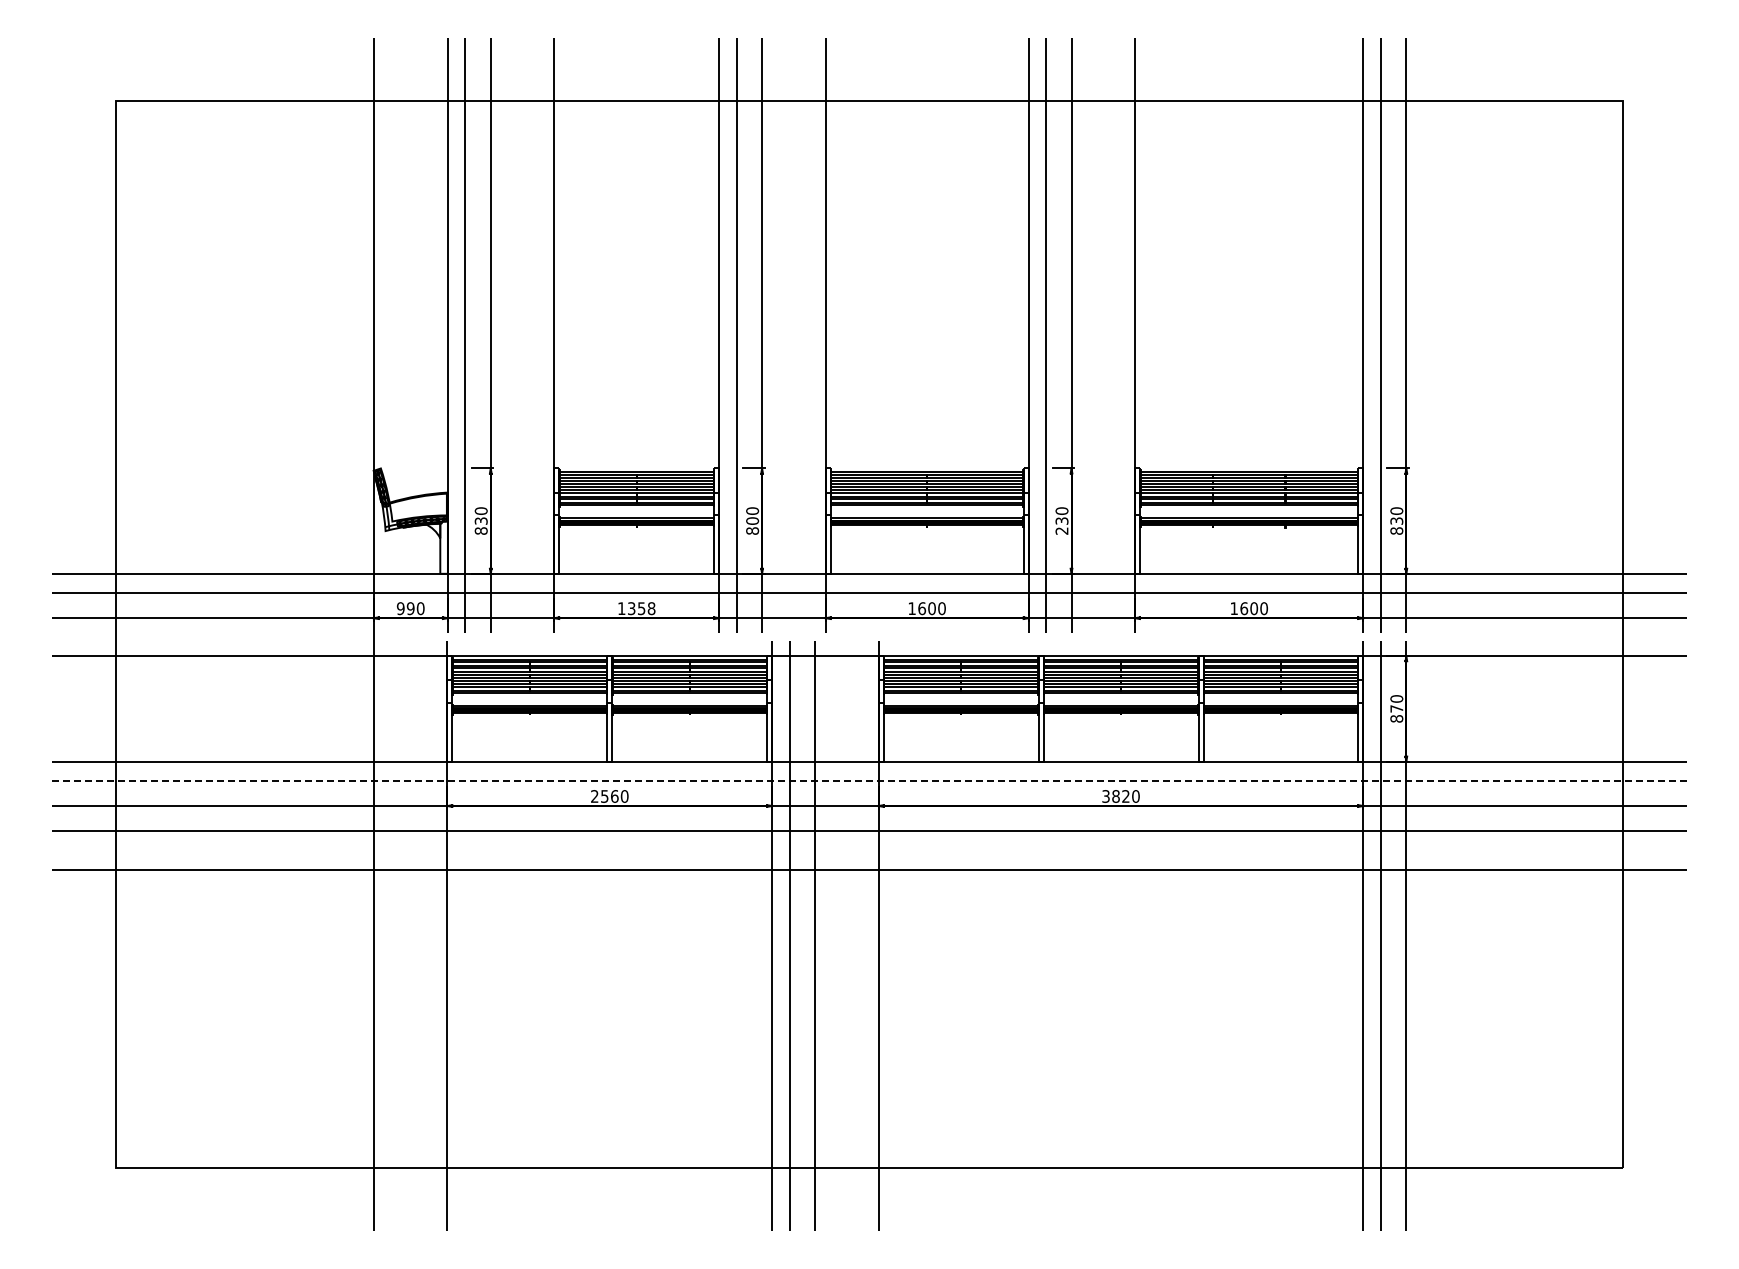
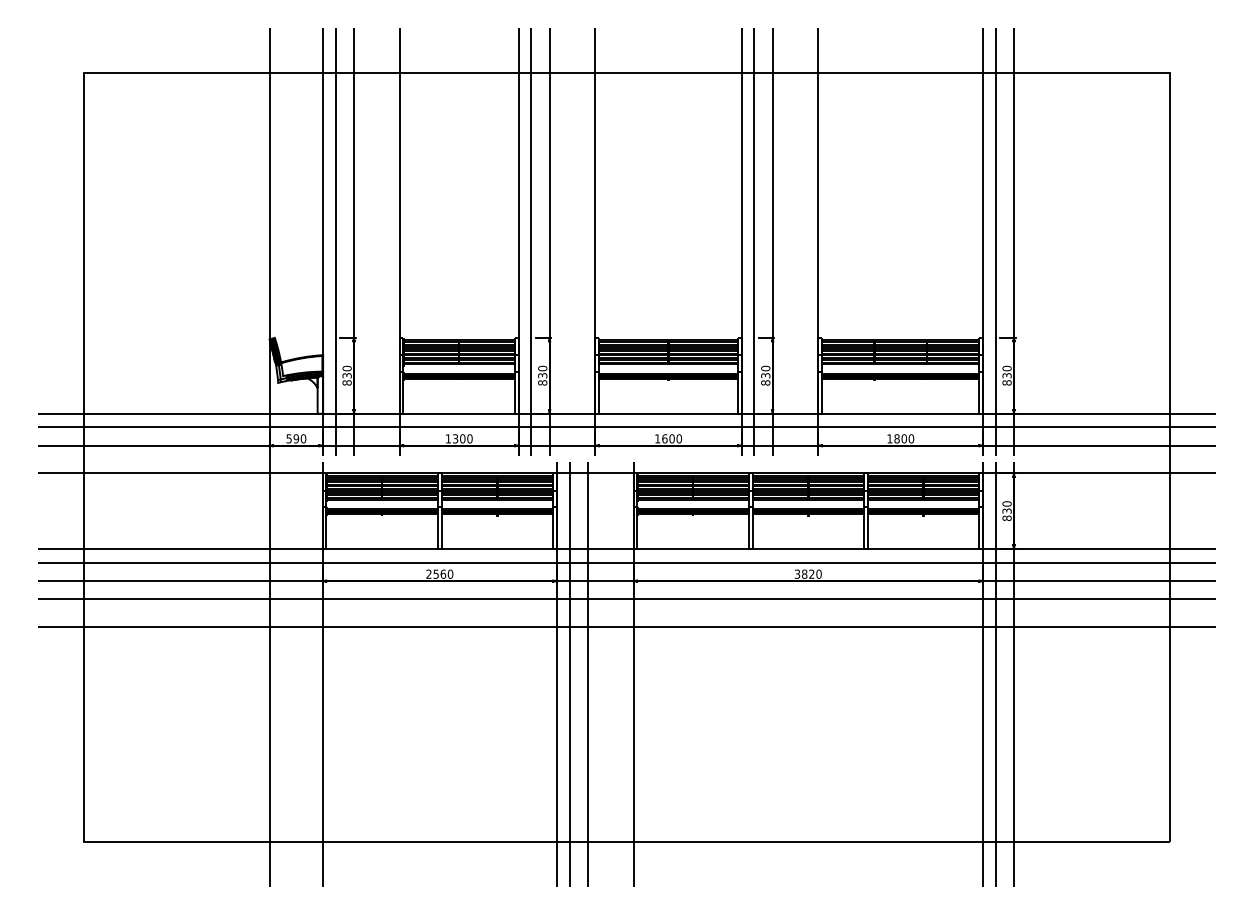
text: (752, 520) -> (542, 375), 800 -> 830
text: (1061, 530) -> (765, 382), 230 -> 830
text: (400, 608) -> (288, 438), 990 -> 590
text: (646, 608) -> (466, 438), 1358 -> 1300
text: (1244, 608) -> (897, 438), 1600 -> 1800
text: (1396, 708) -> (1006, 510), 870 -> 830
line: (869, 780) -> (627, 562), dashed -> solid

